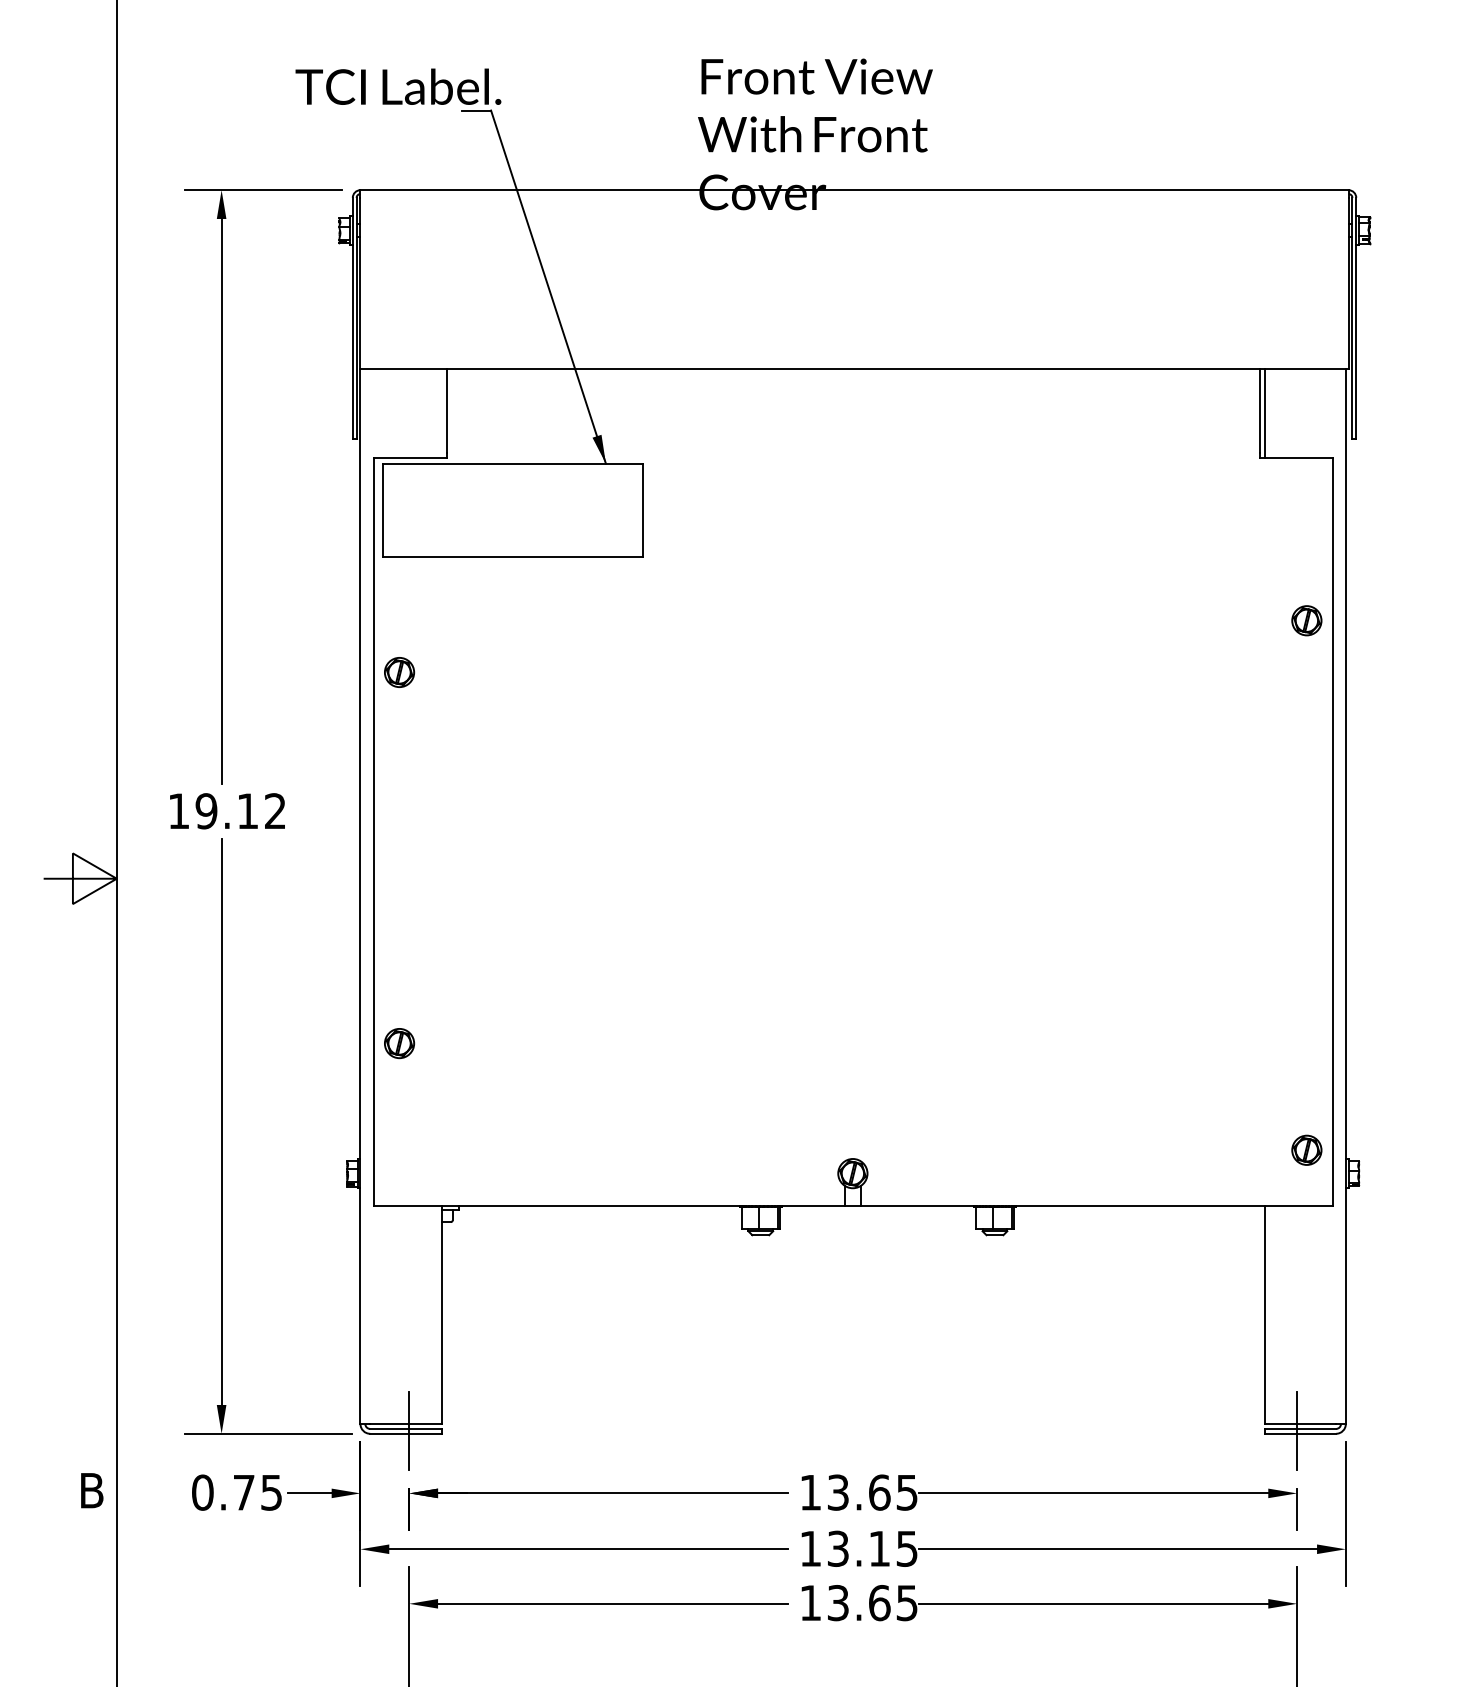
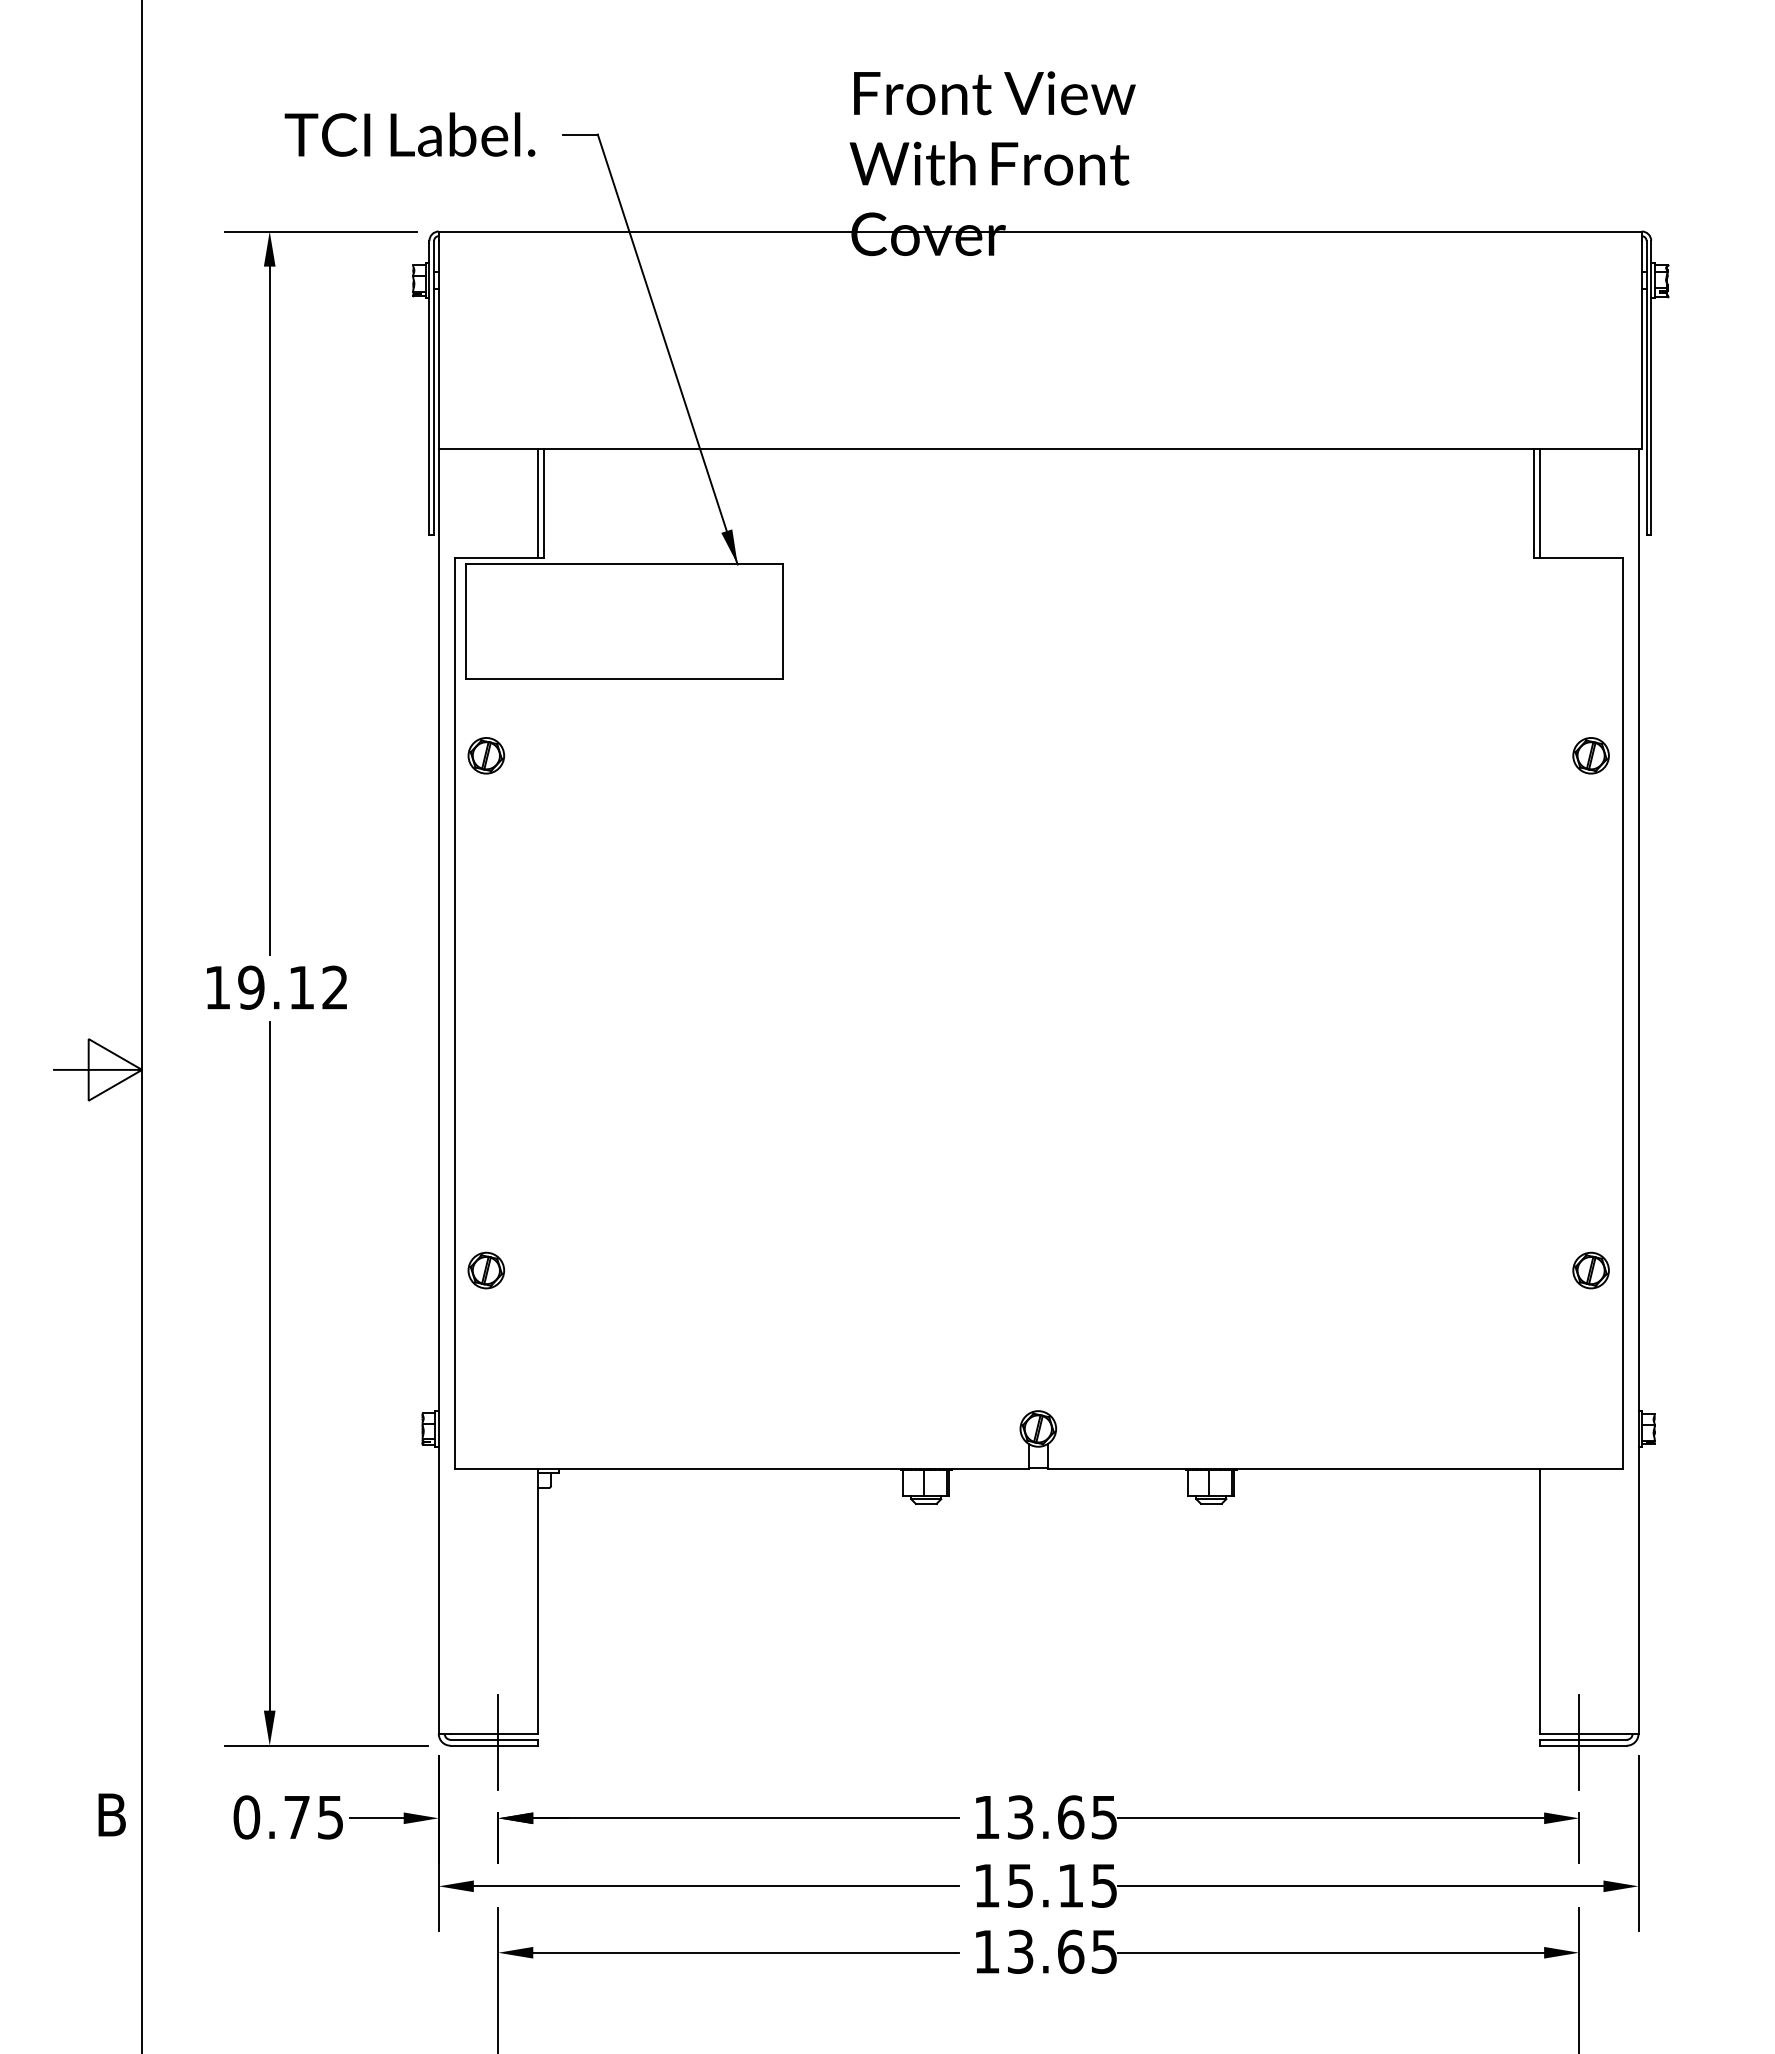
text: (398, 86) -> (409, 134), moved
line: (441, 413) -> (537, 503), added
part: (399, 672) -> (486, 755), moved
part: (1306, 1150) -> (1590, 1270), moved
text: (838, 1548) -> (1020, 1885), 13.15 -> 15.15

